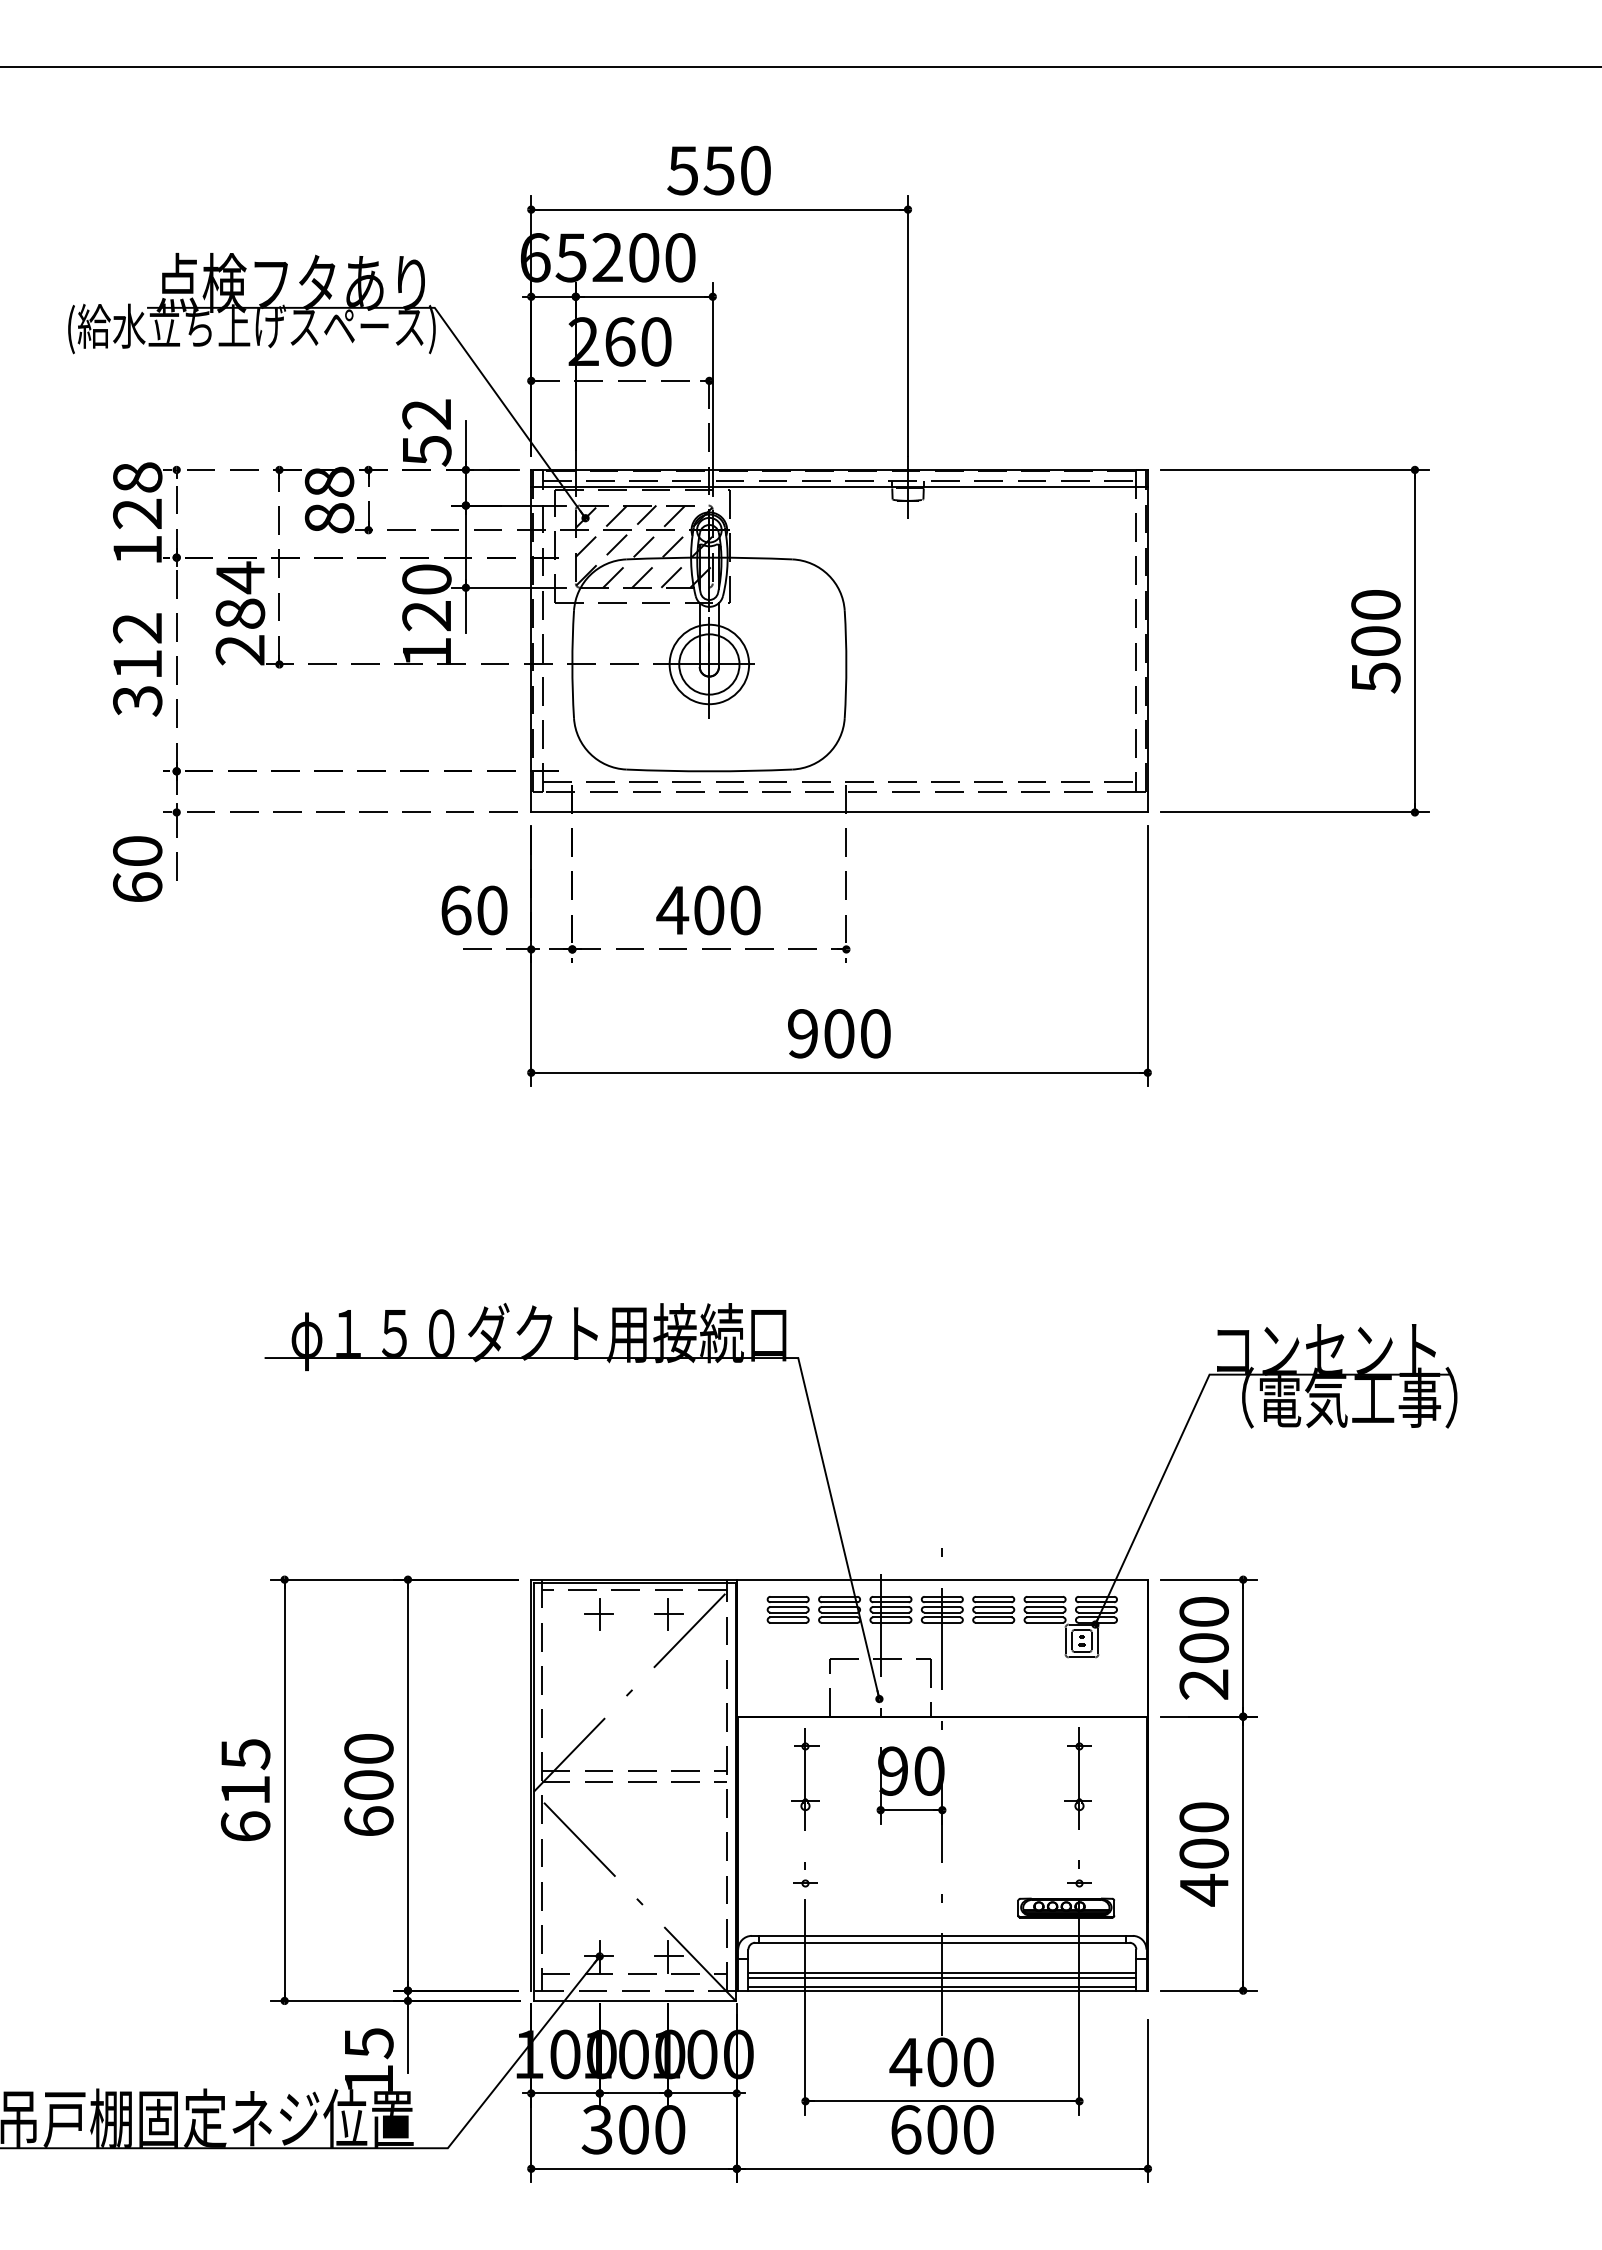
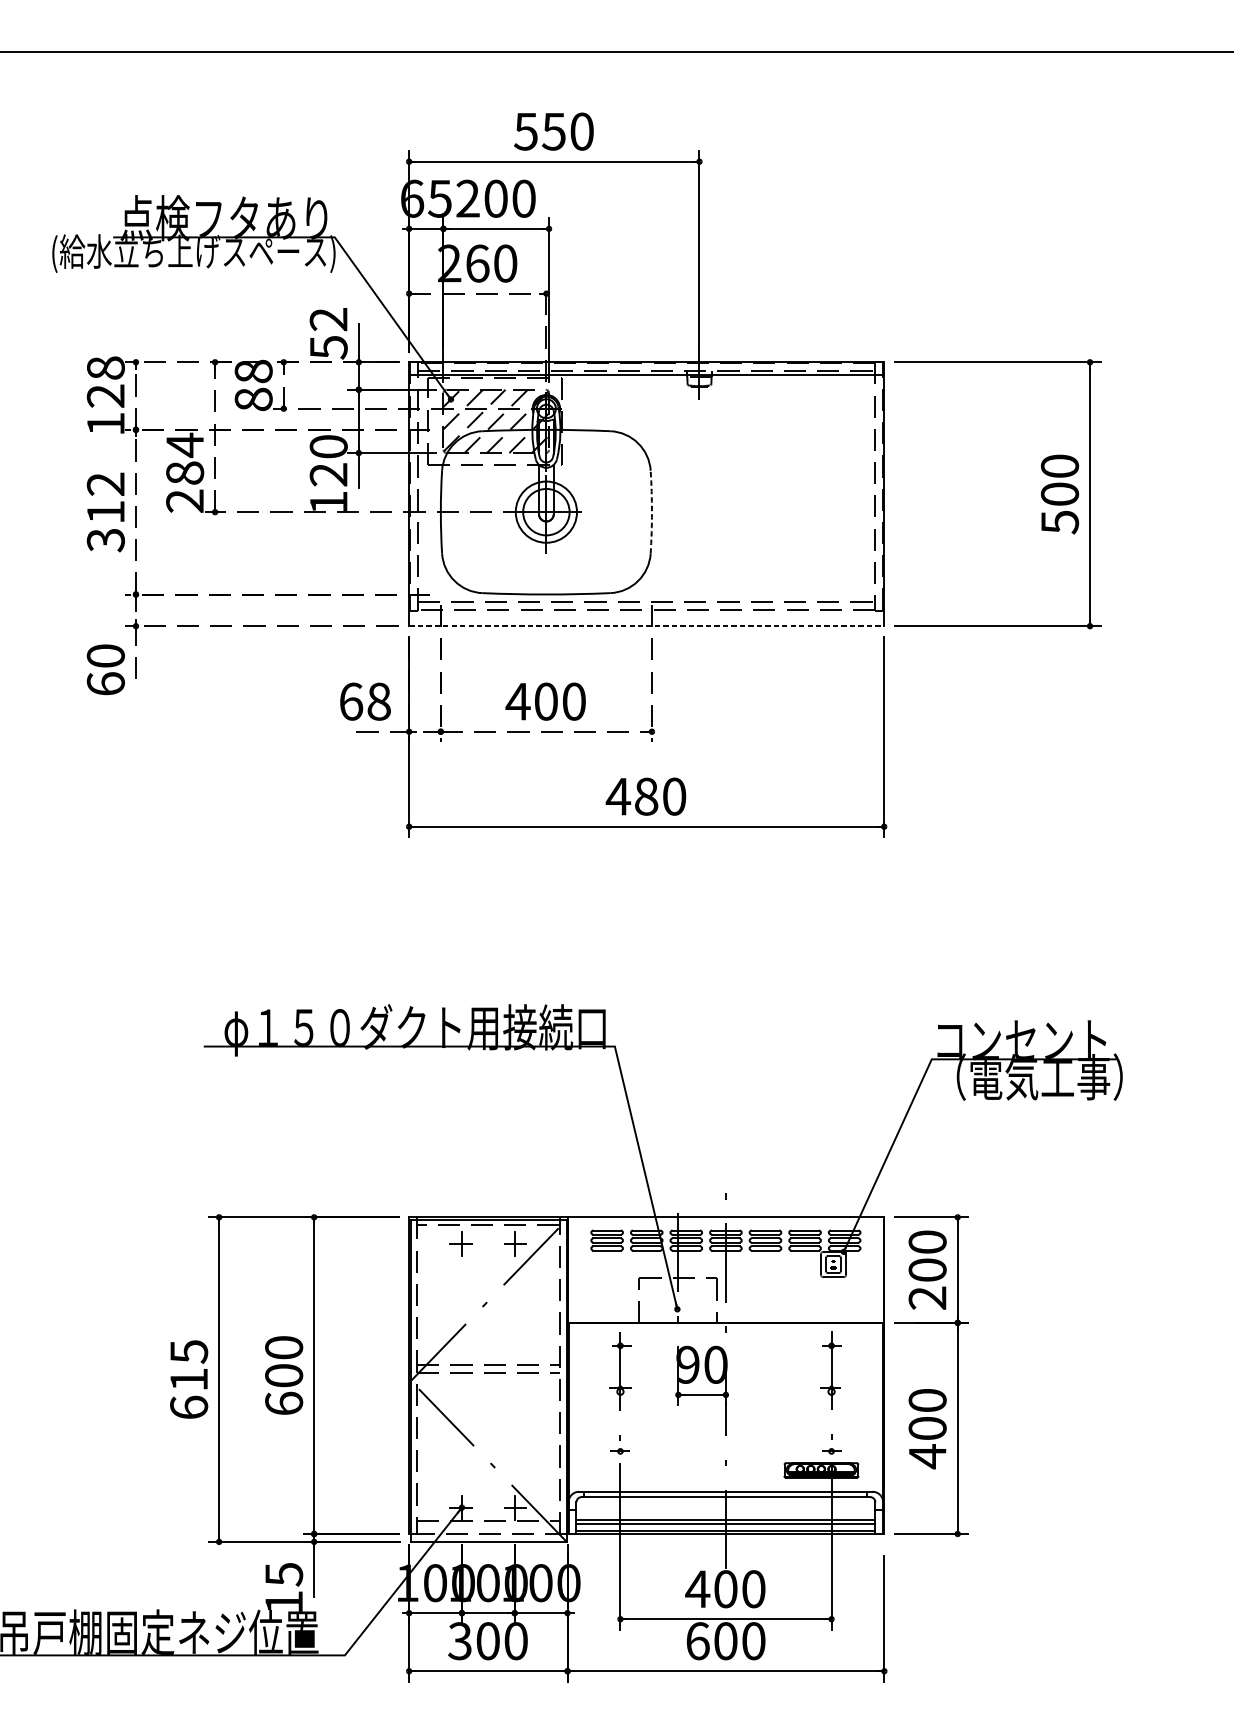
arc: (846, 664) -> (652, 512), solid -> dashed
line: (840, 812) -> (647, 626), solid -> dashed
text: (492, 909) -> (379, 700), 60 -> 68
text: (820, 1033) -> (632, 796), 900 -> 480

